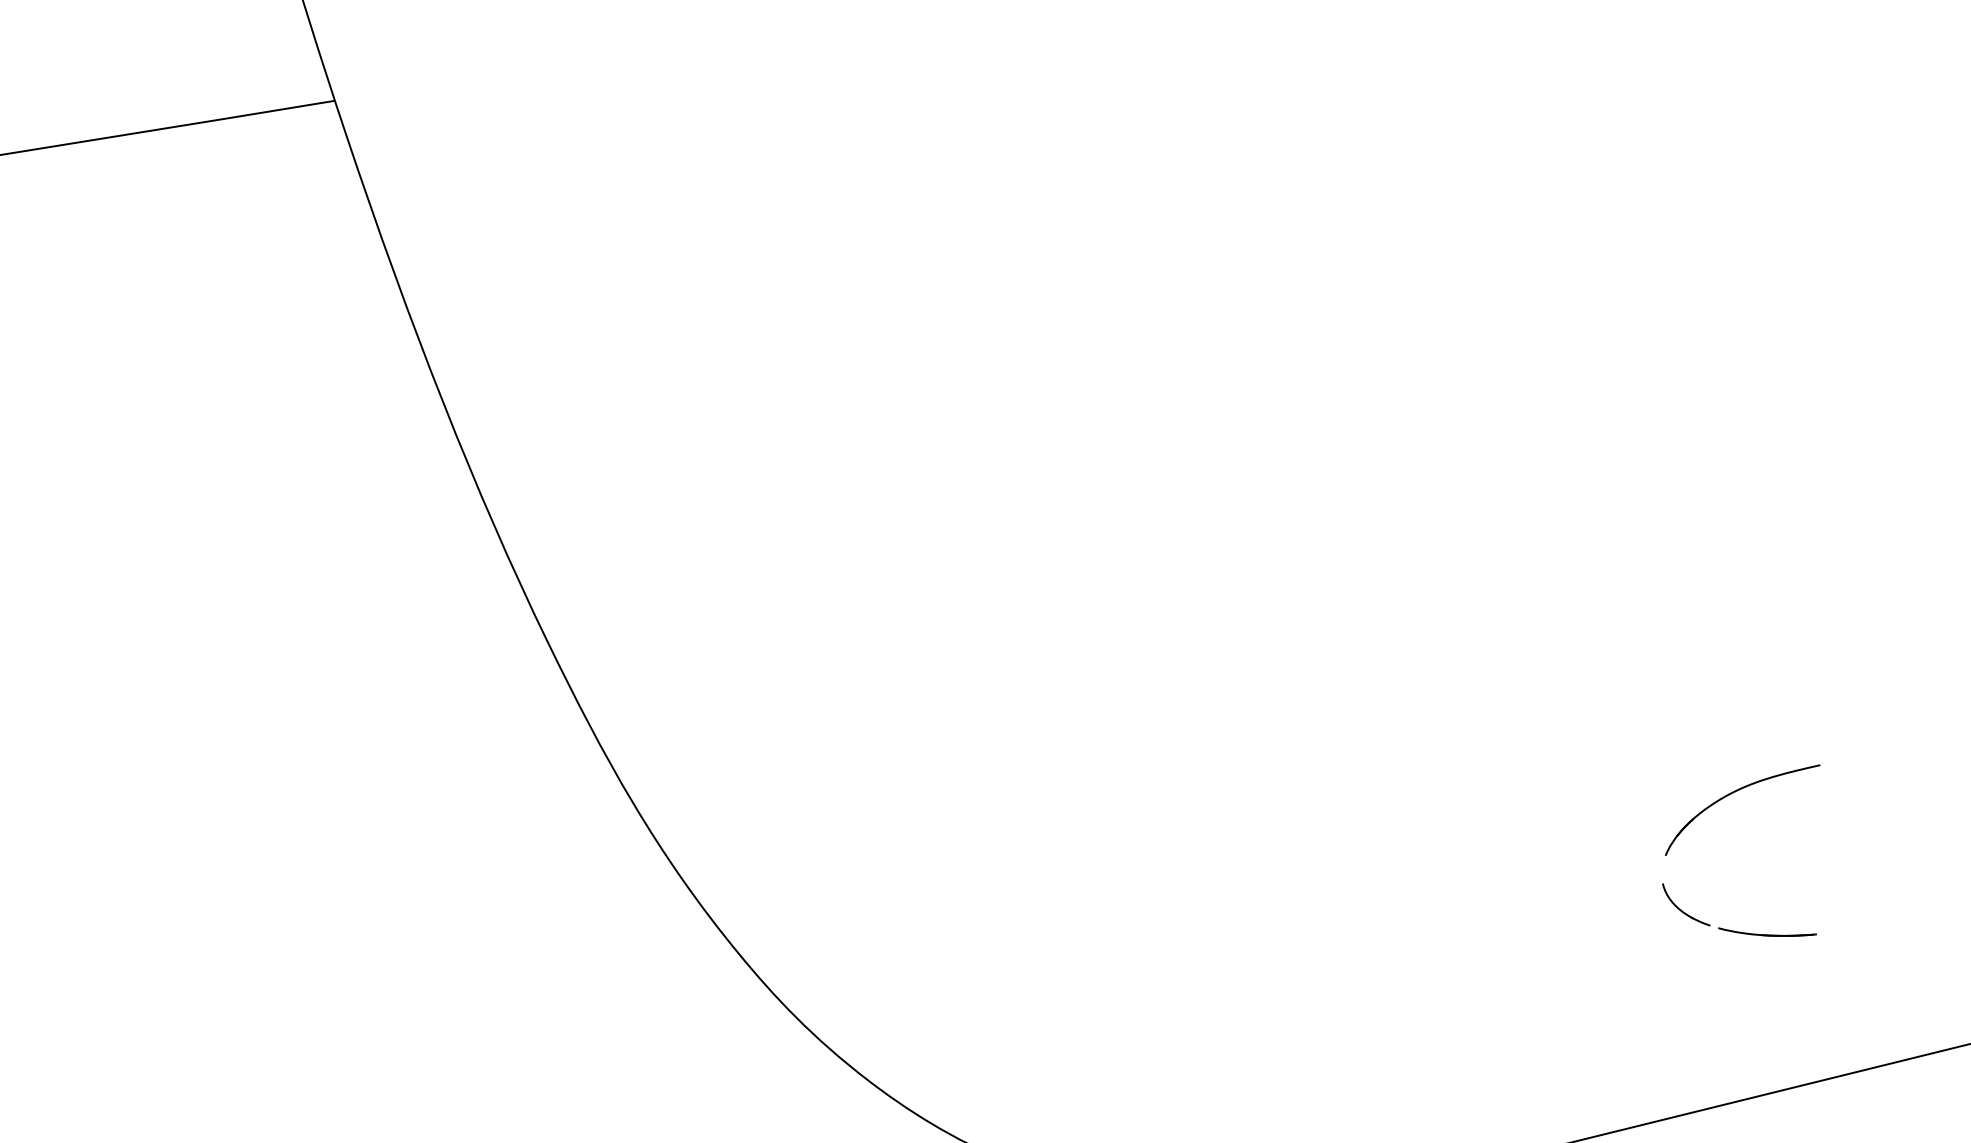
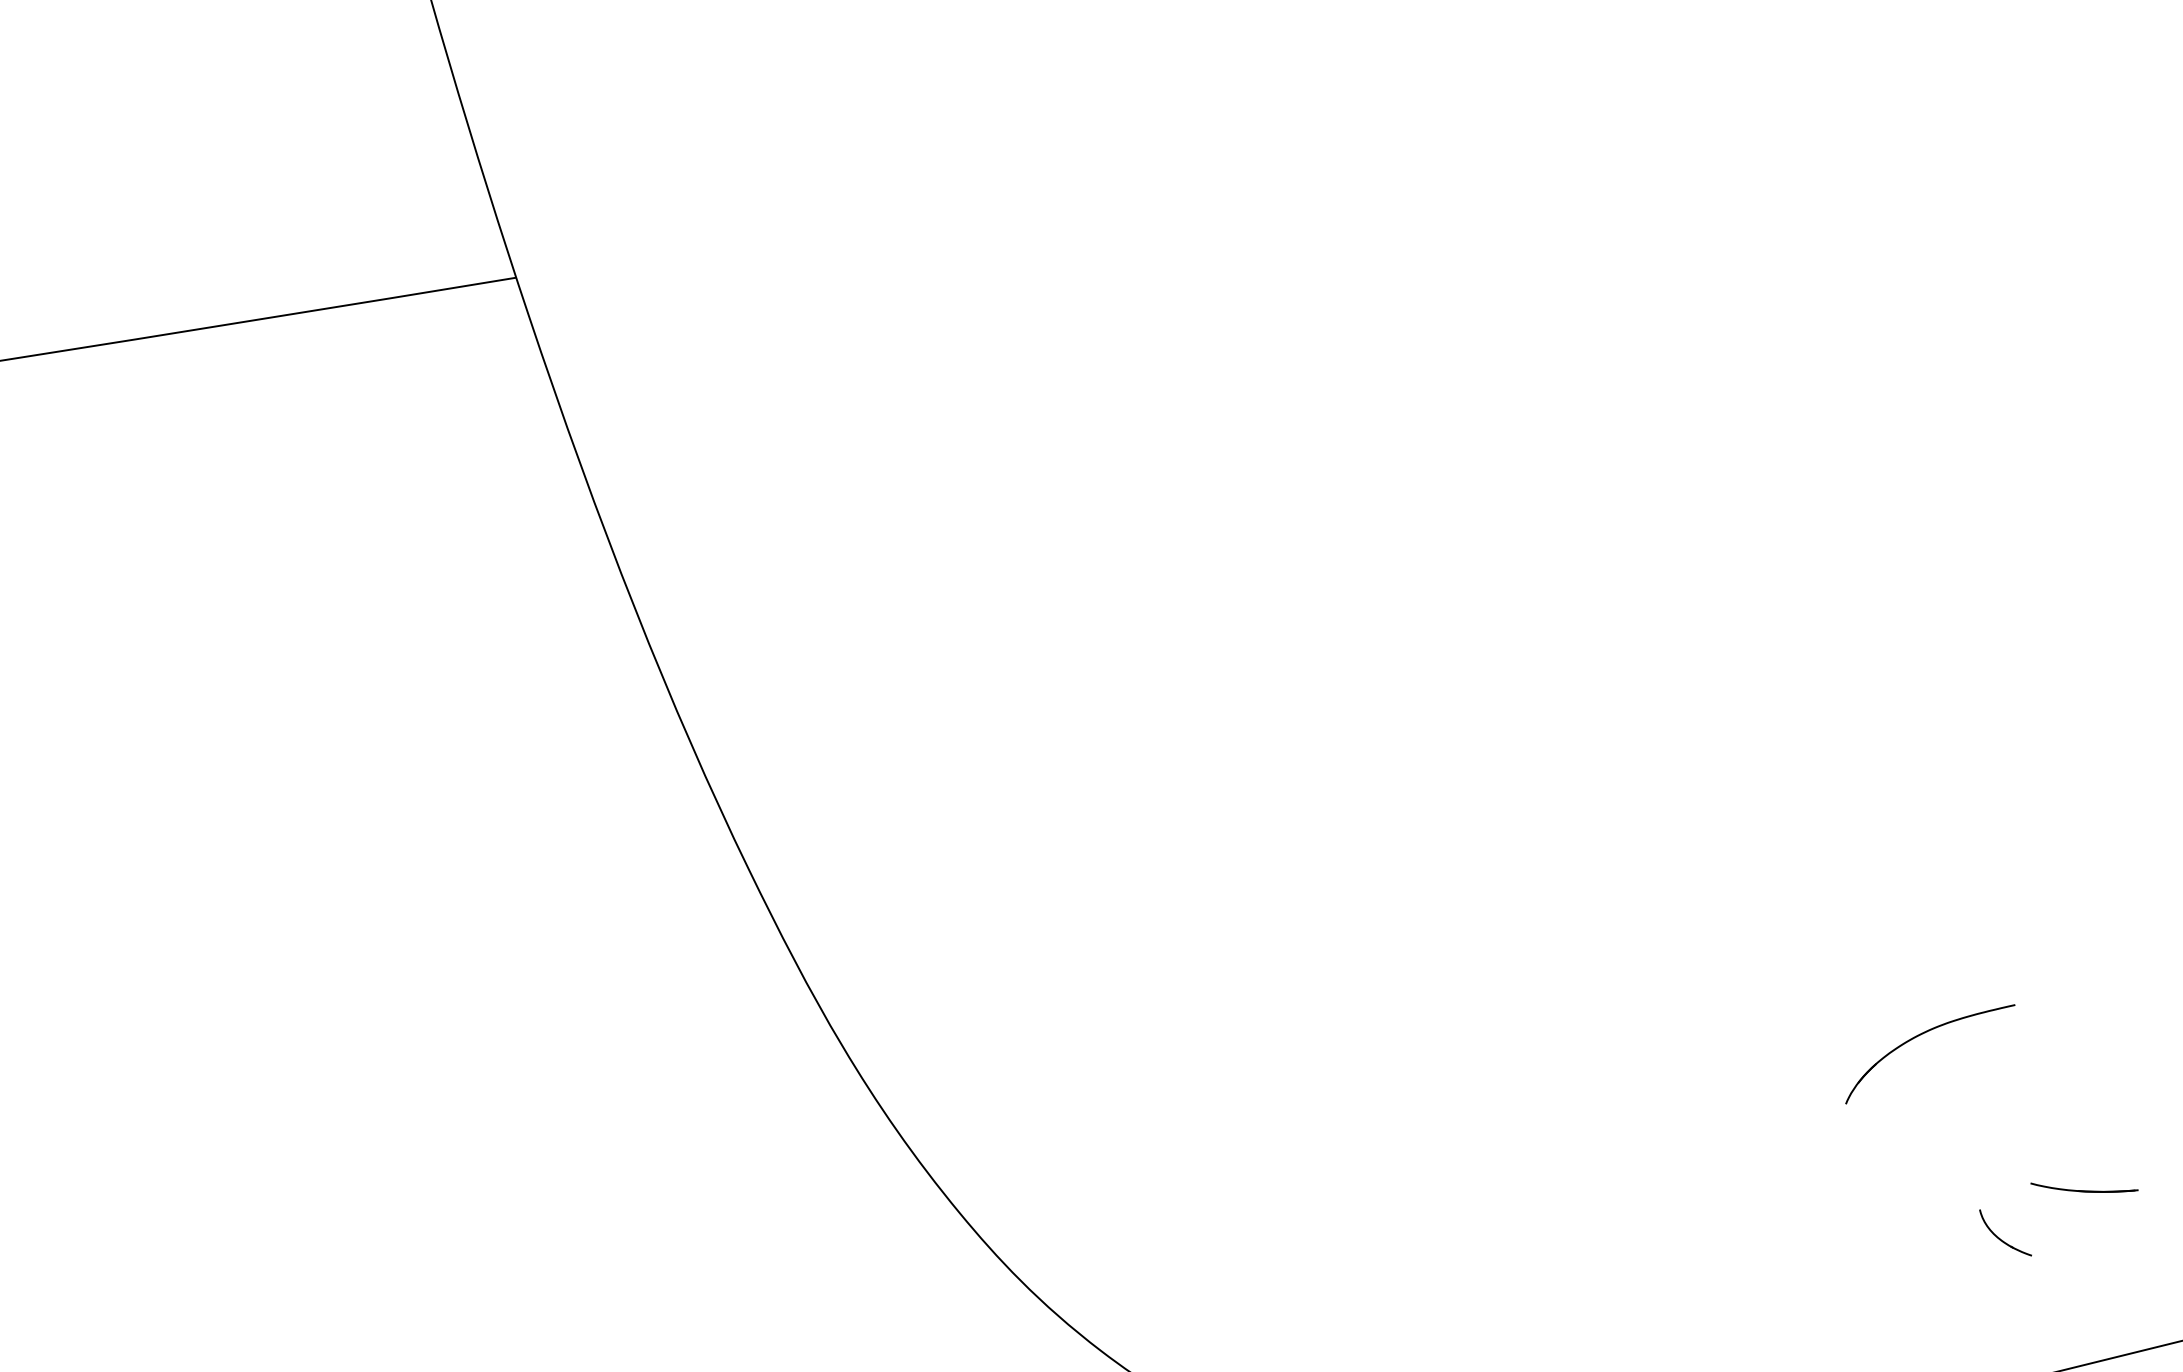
part: (1733, 793) -> (1920, 1035), moved
part: (1680, 909) -> (1999, 1237), moved

